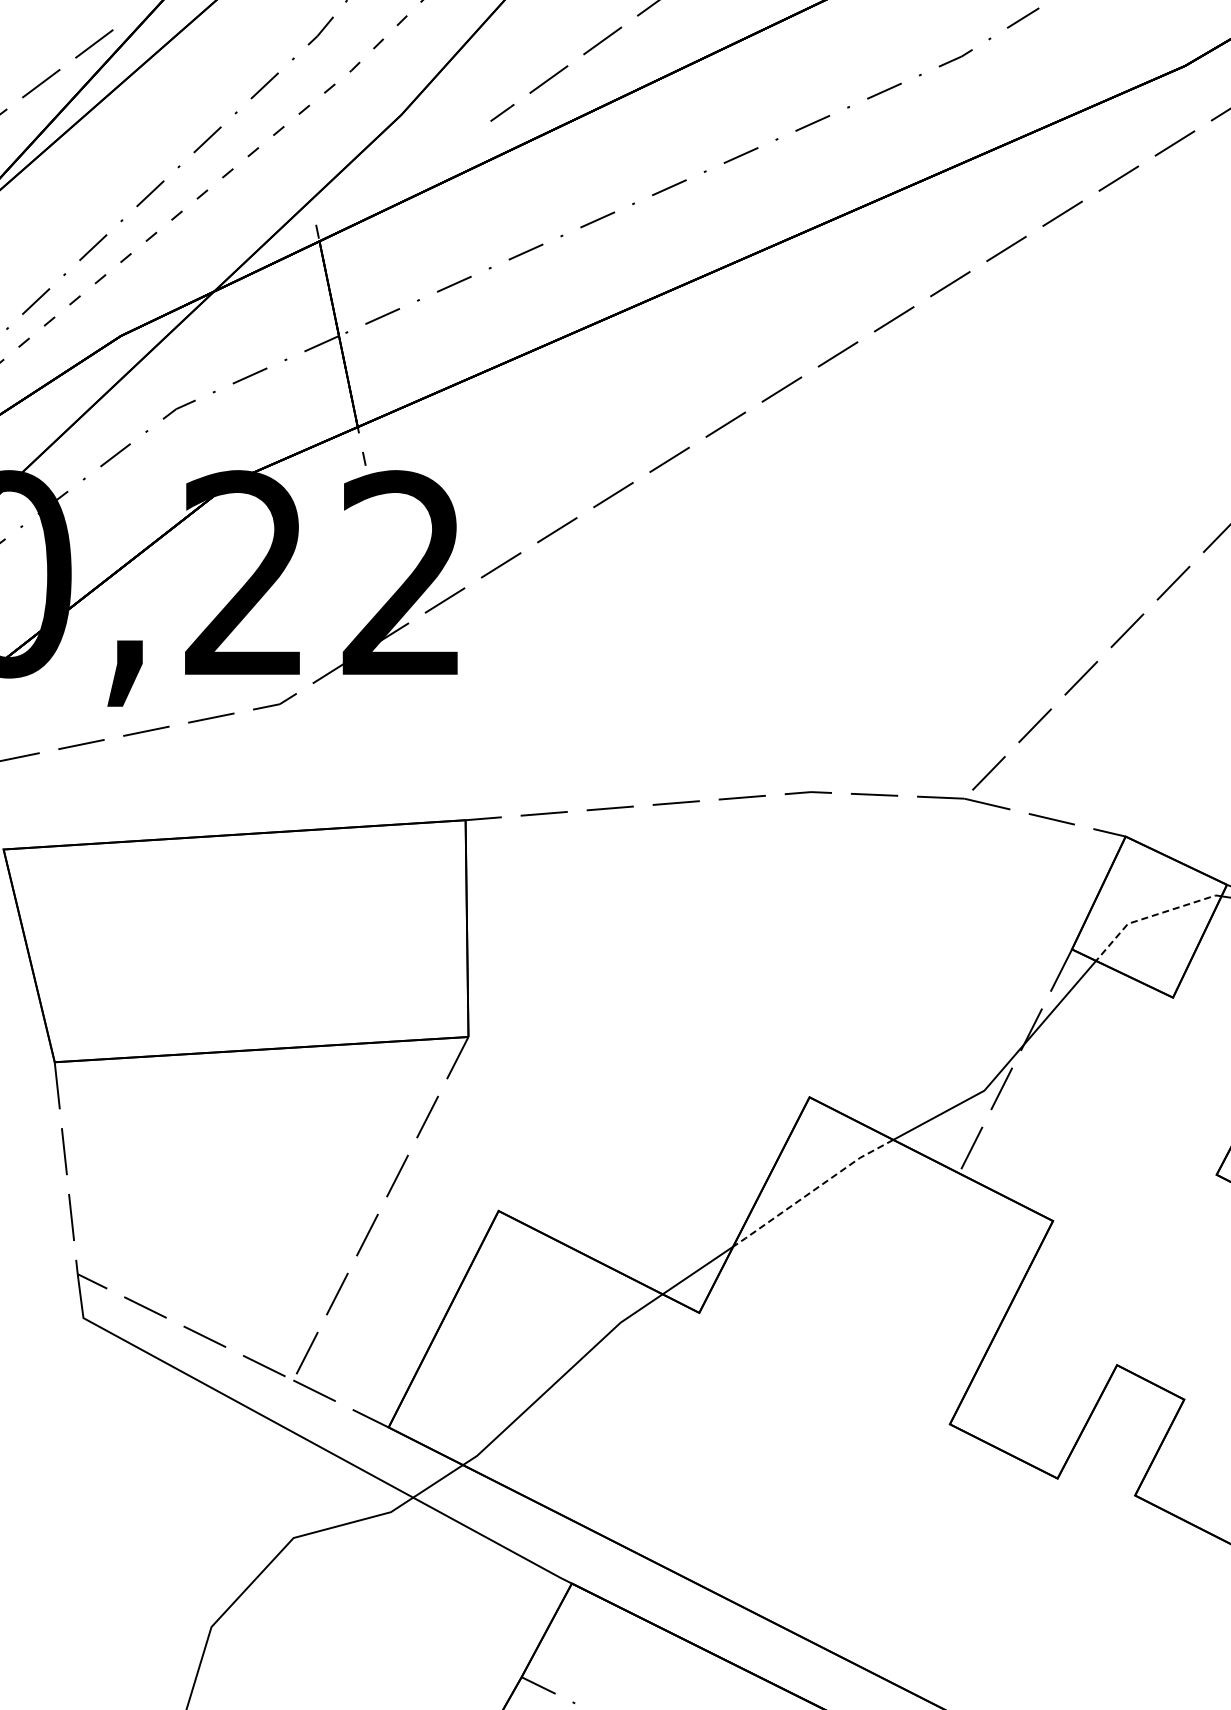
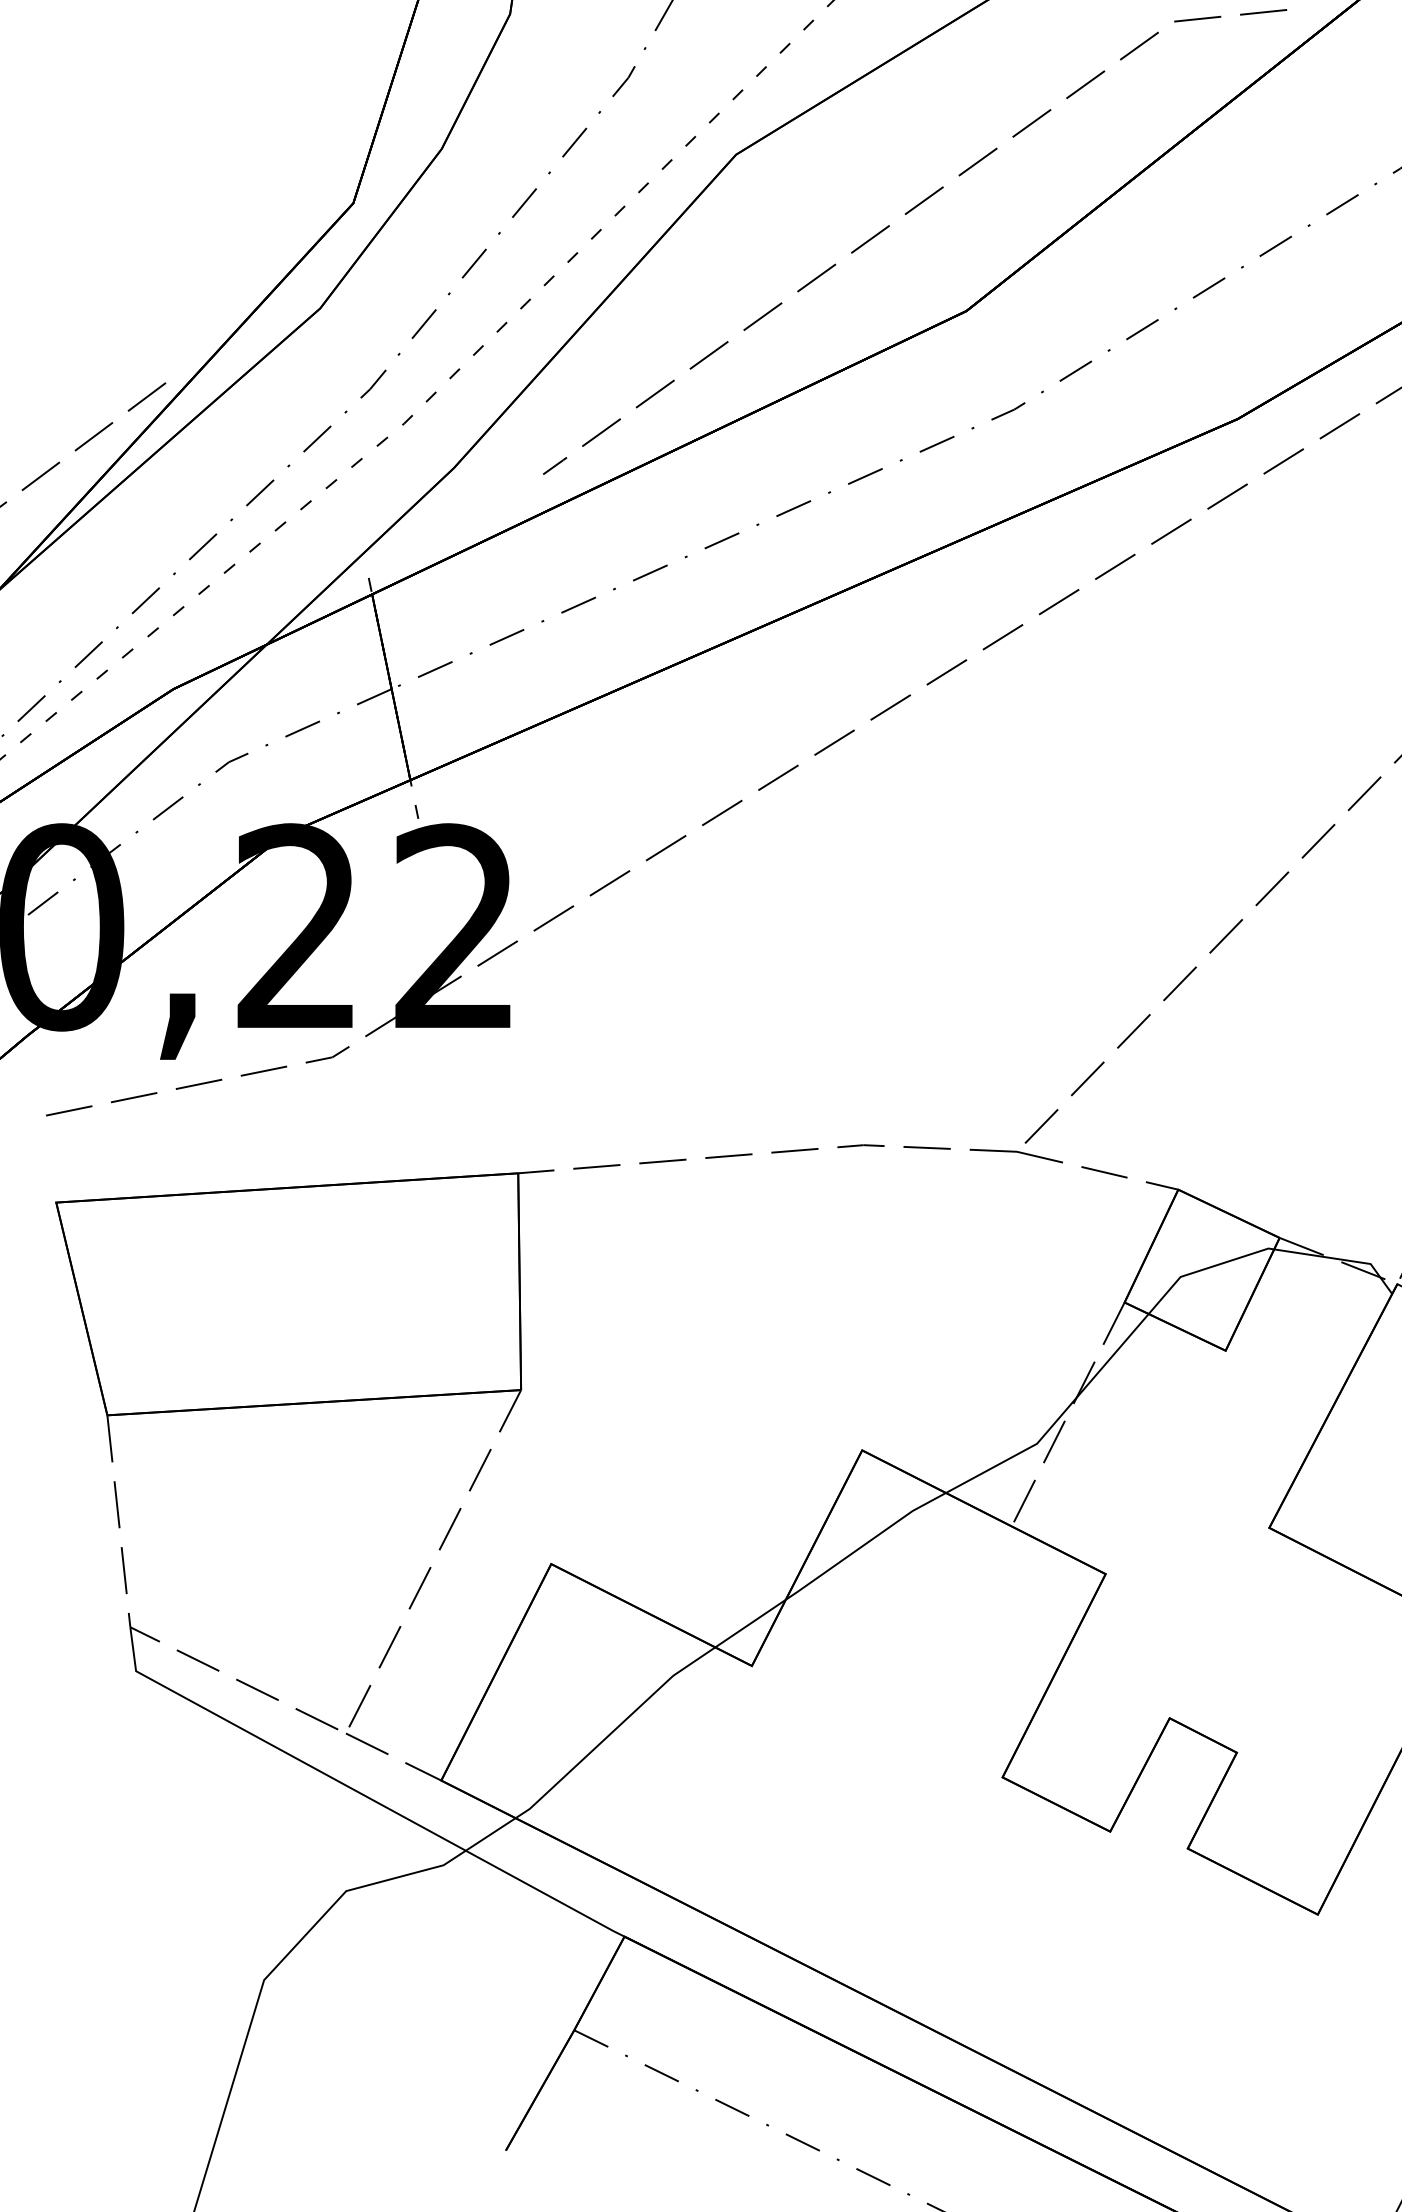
line: (1151, 916) -> (1204, 1269), dashed -> solid
line: (811, 1191) -> (864, 1544), dashed -> solid

